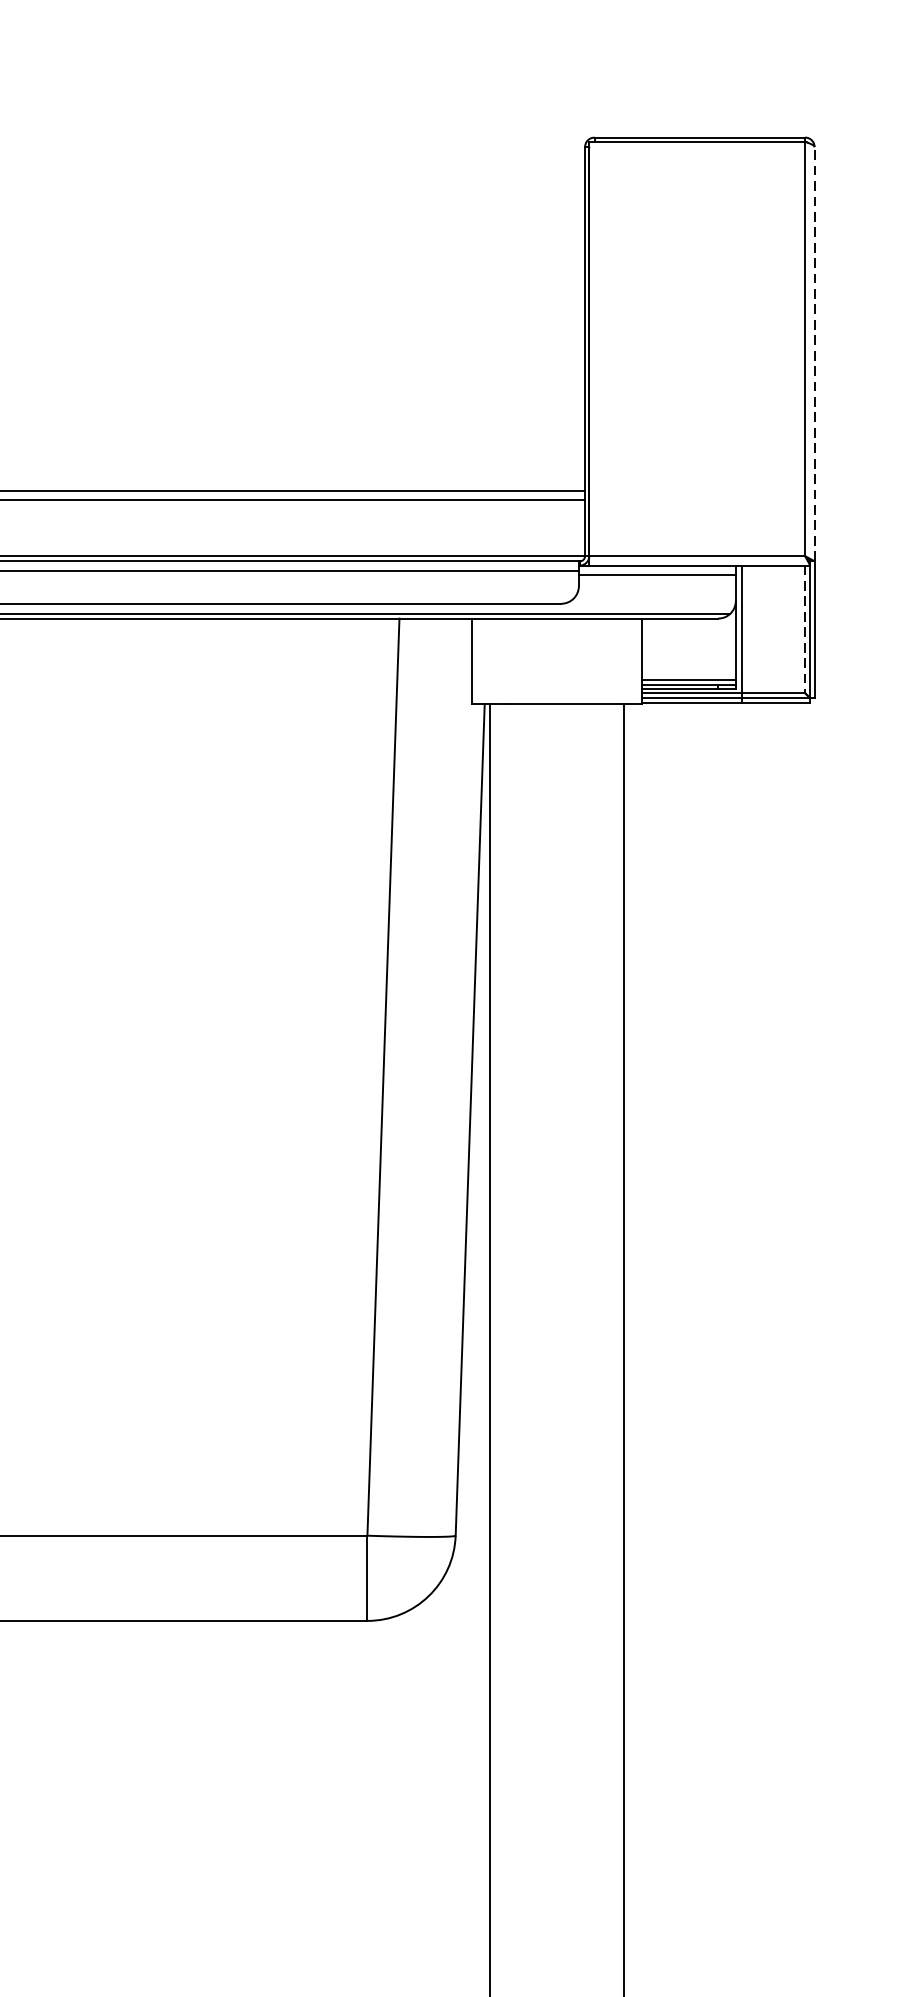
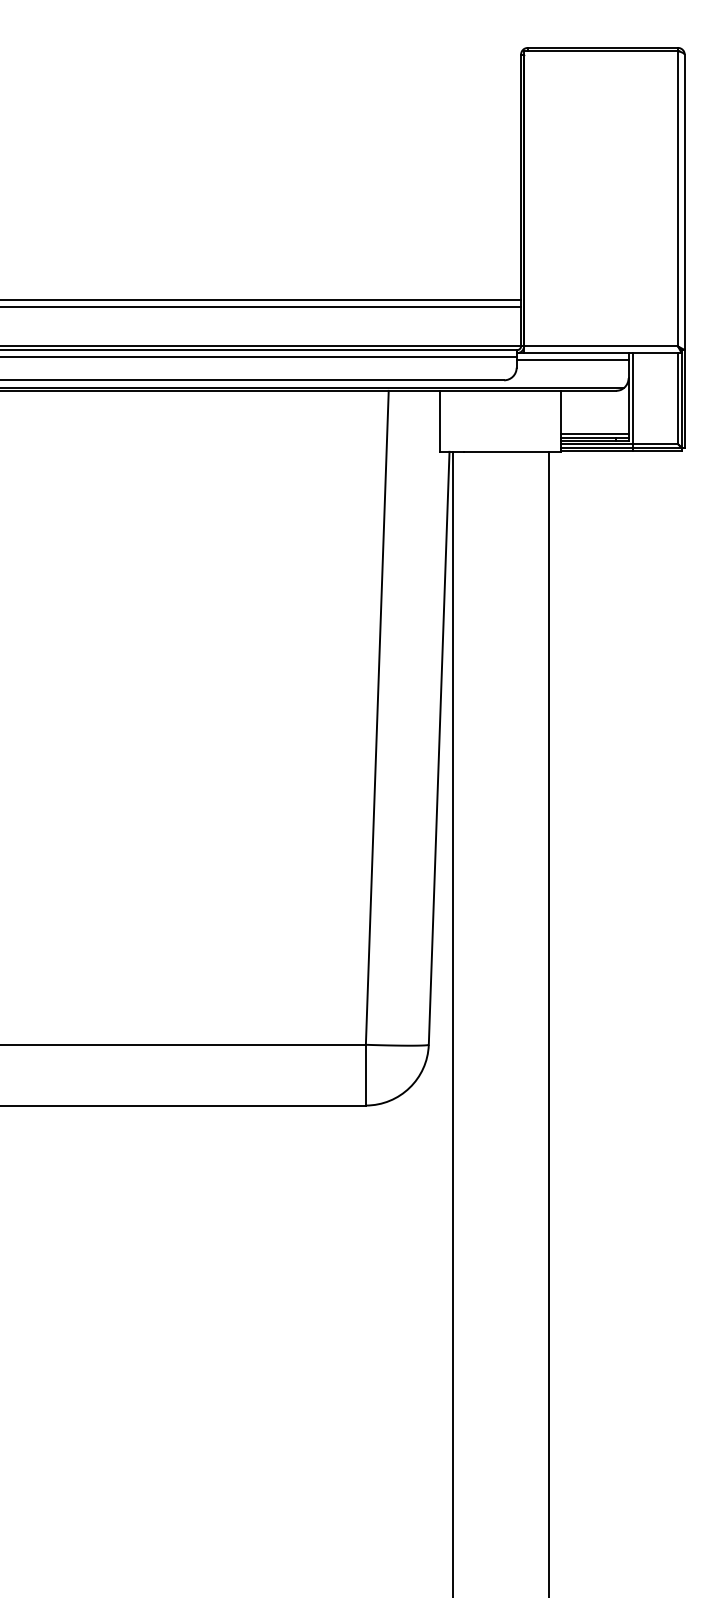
line: (814, 354) -> (684, 202), dashed -> solid
line: (804, 630) -> (677, 399), dashed -> solid

